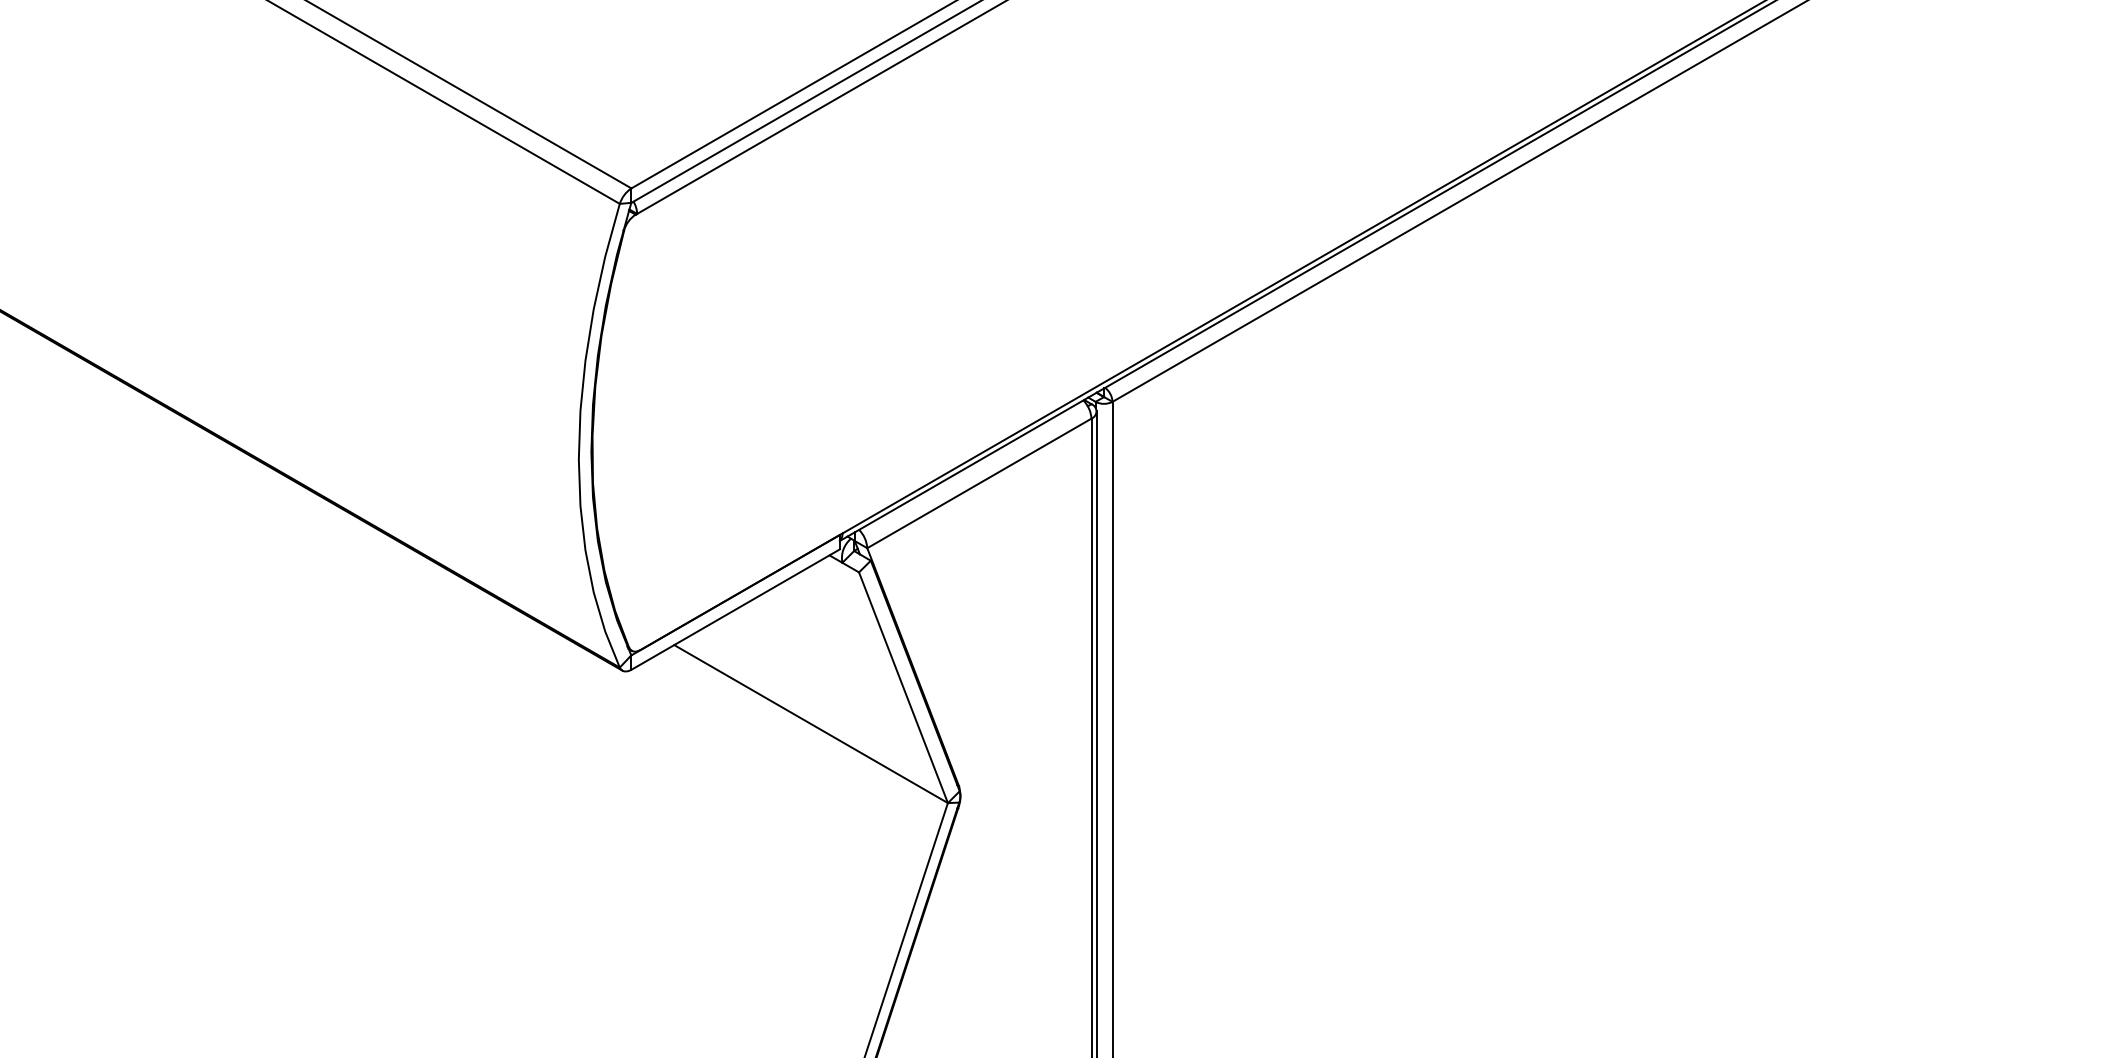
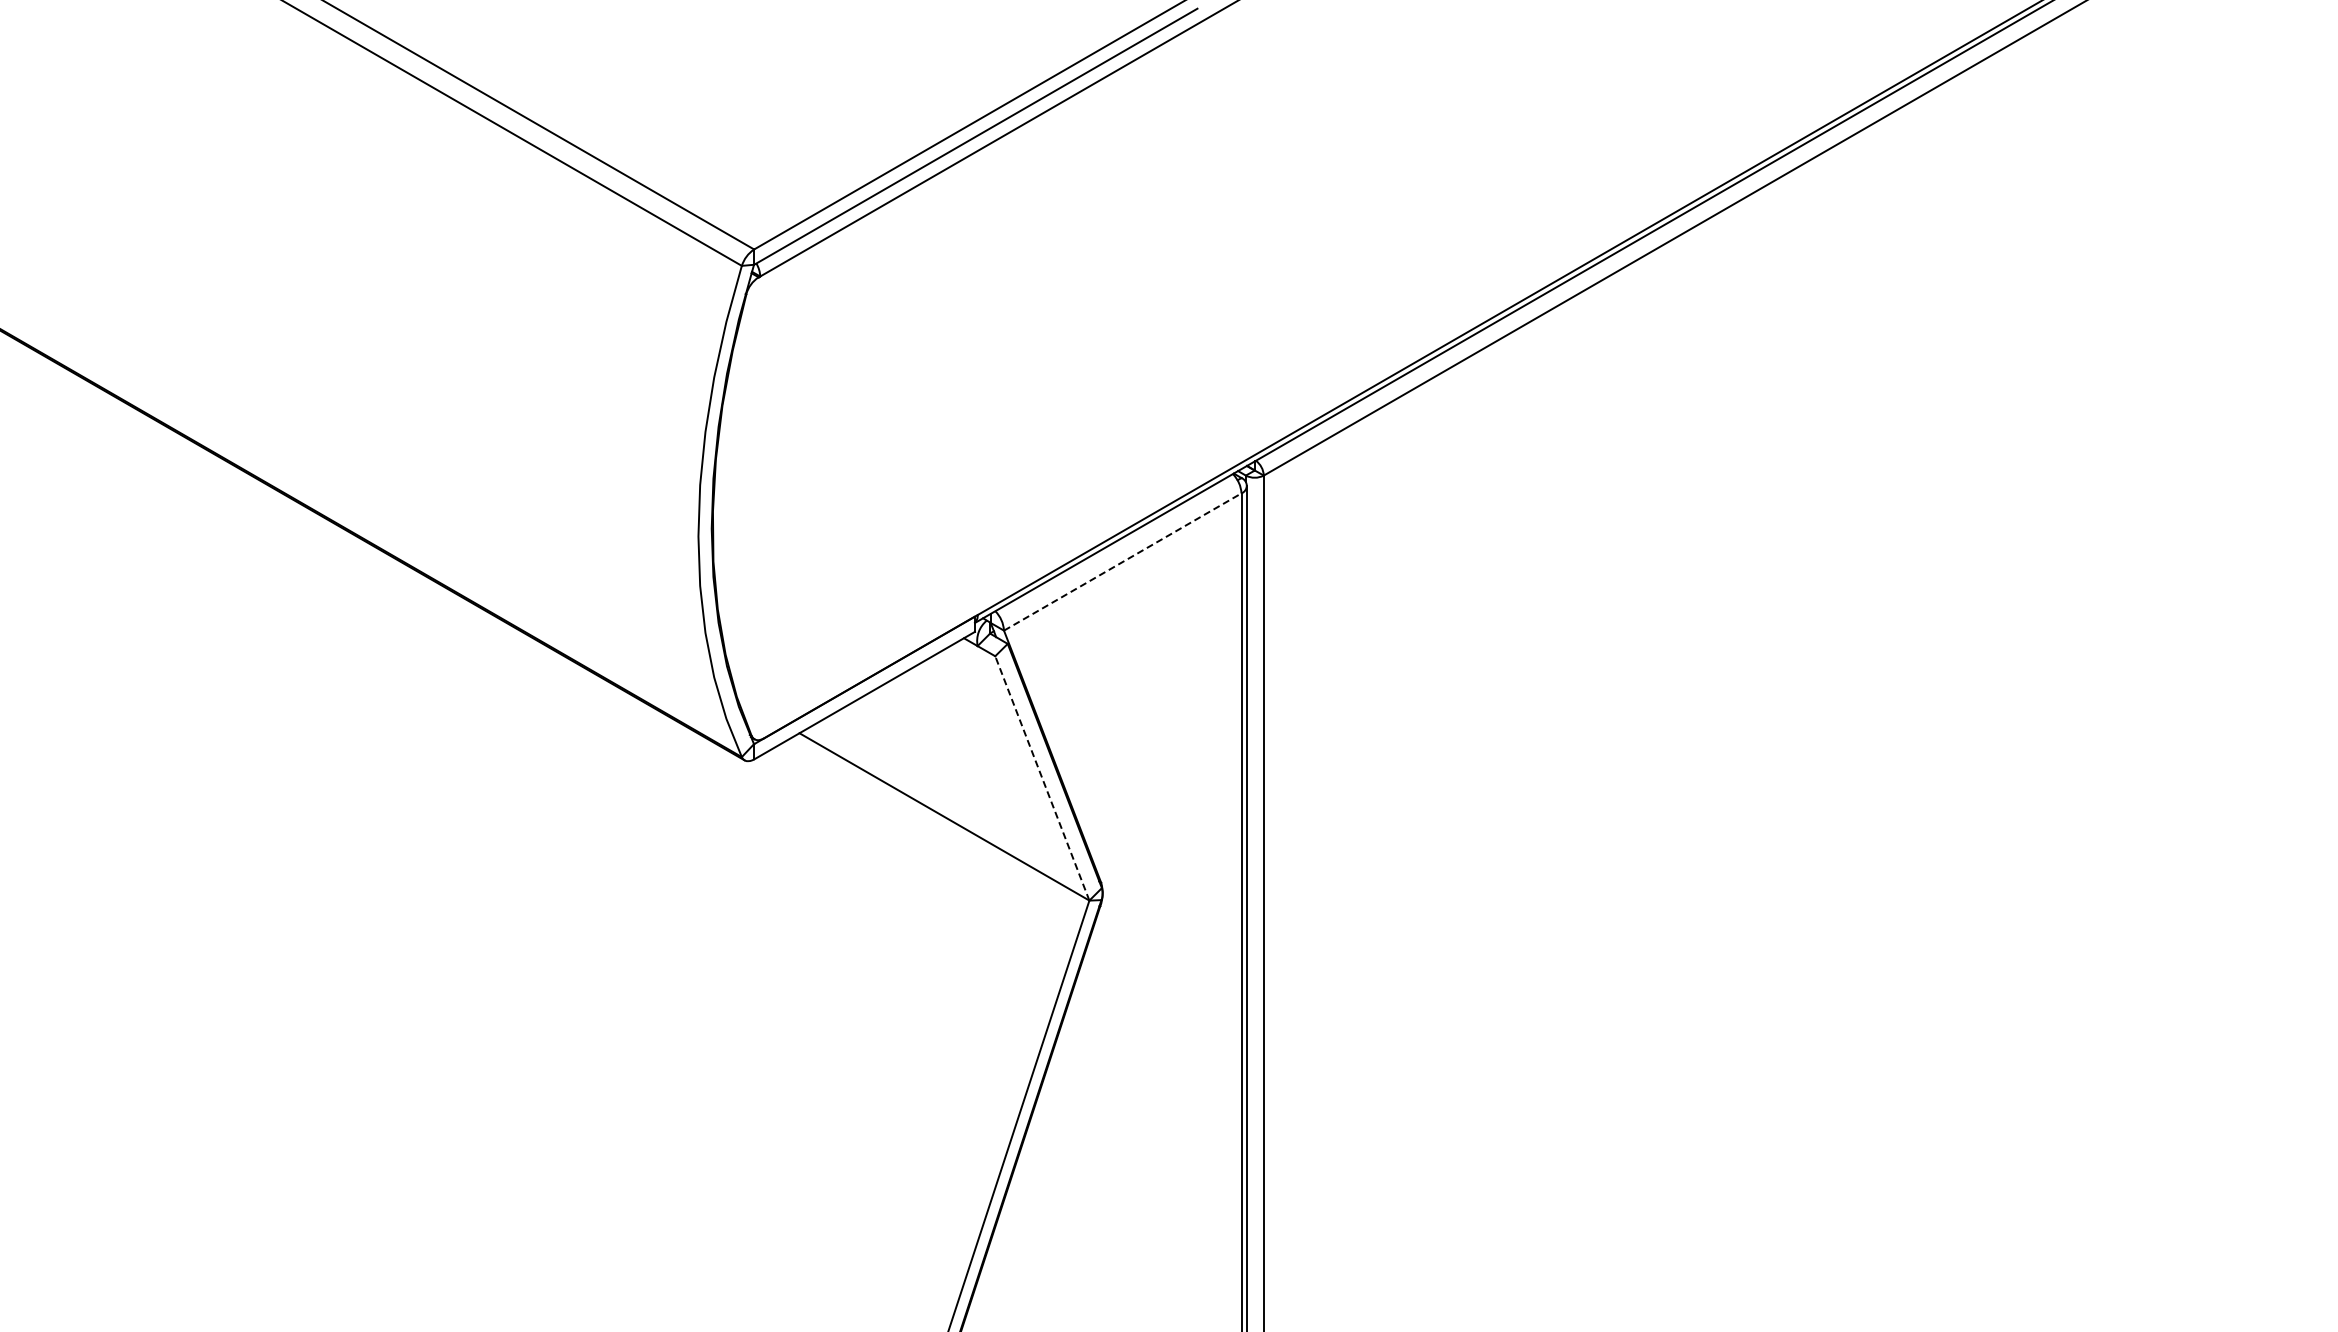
line: (980, 482) -> (1123, 561), solid -> dashed
line: (903, 687) -> (1042, 778), solid -> dashed

